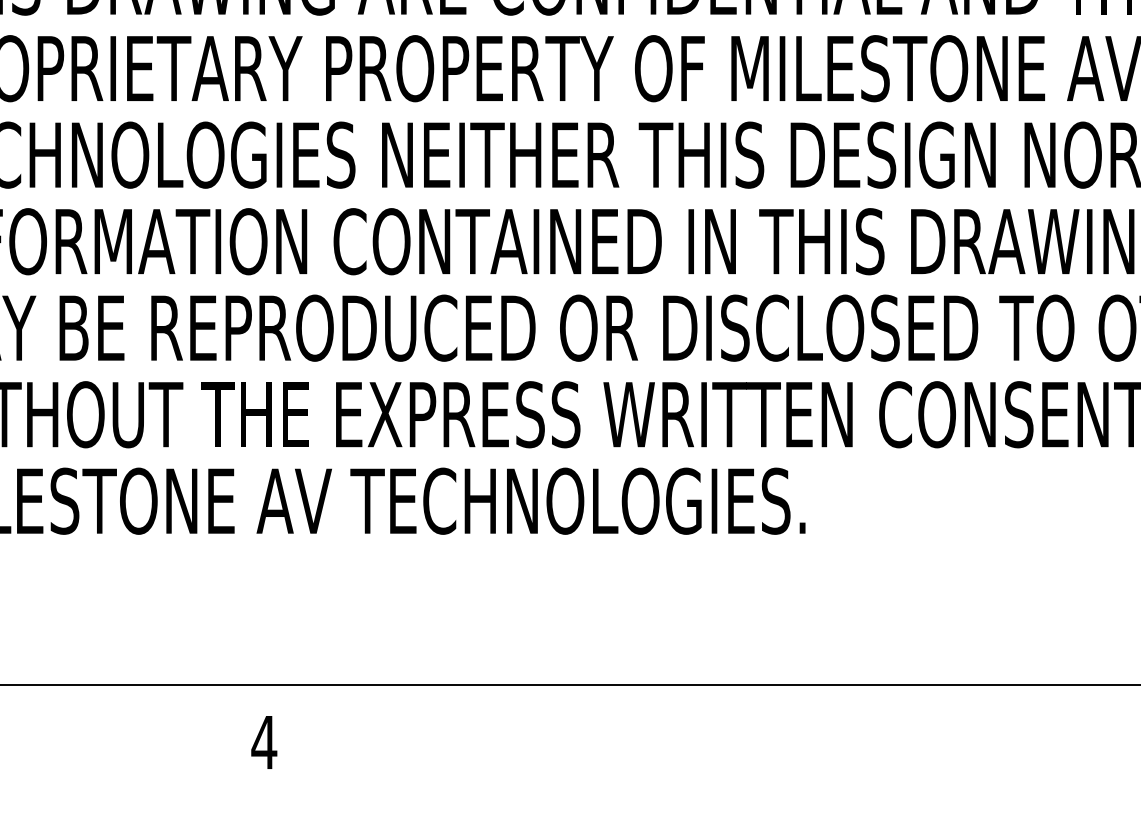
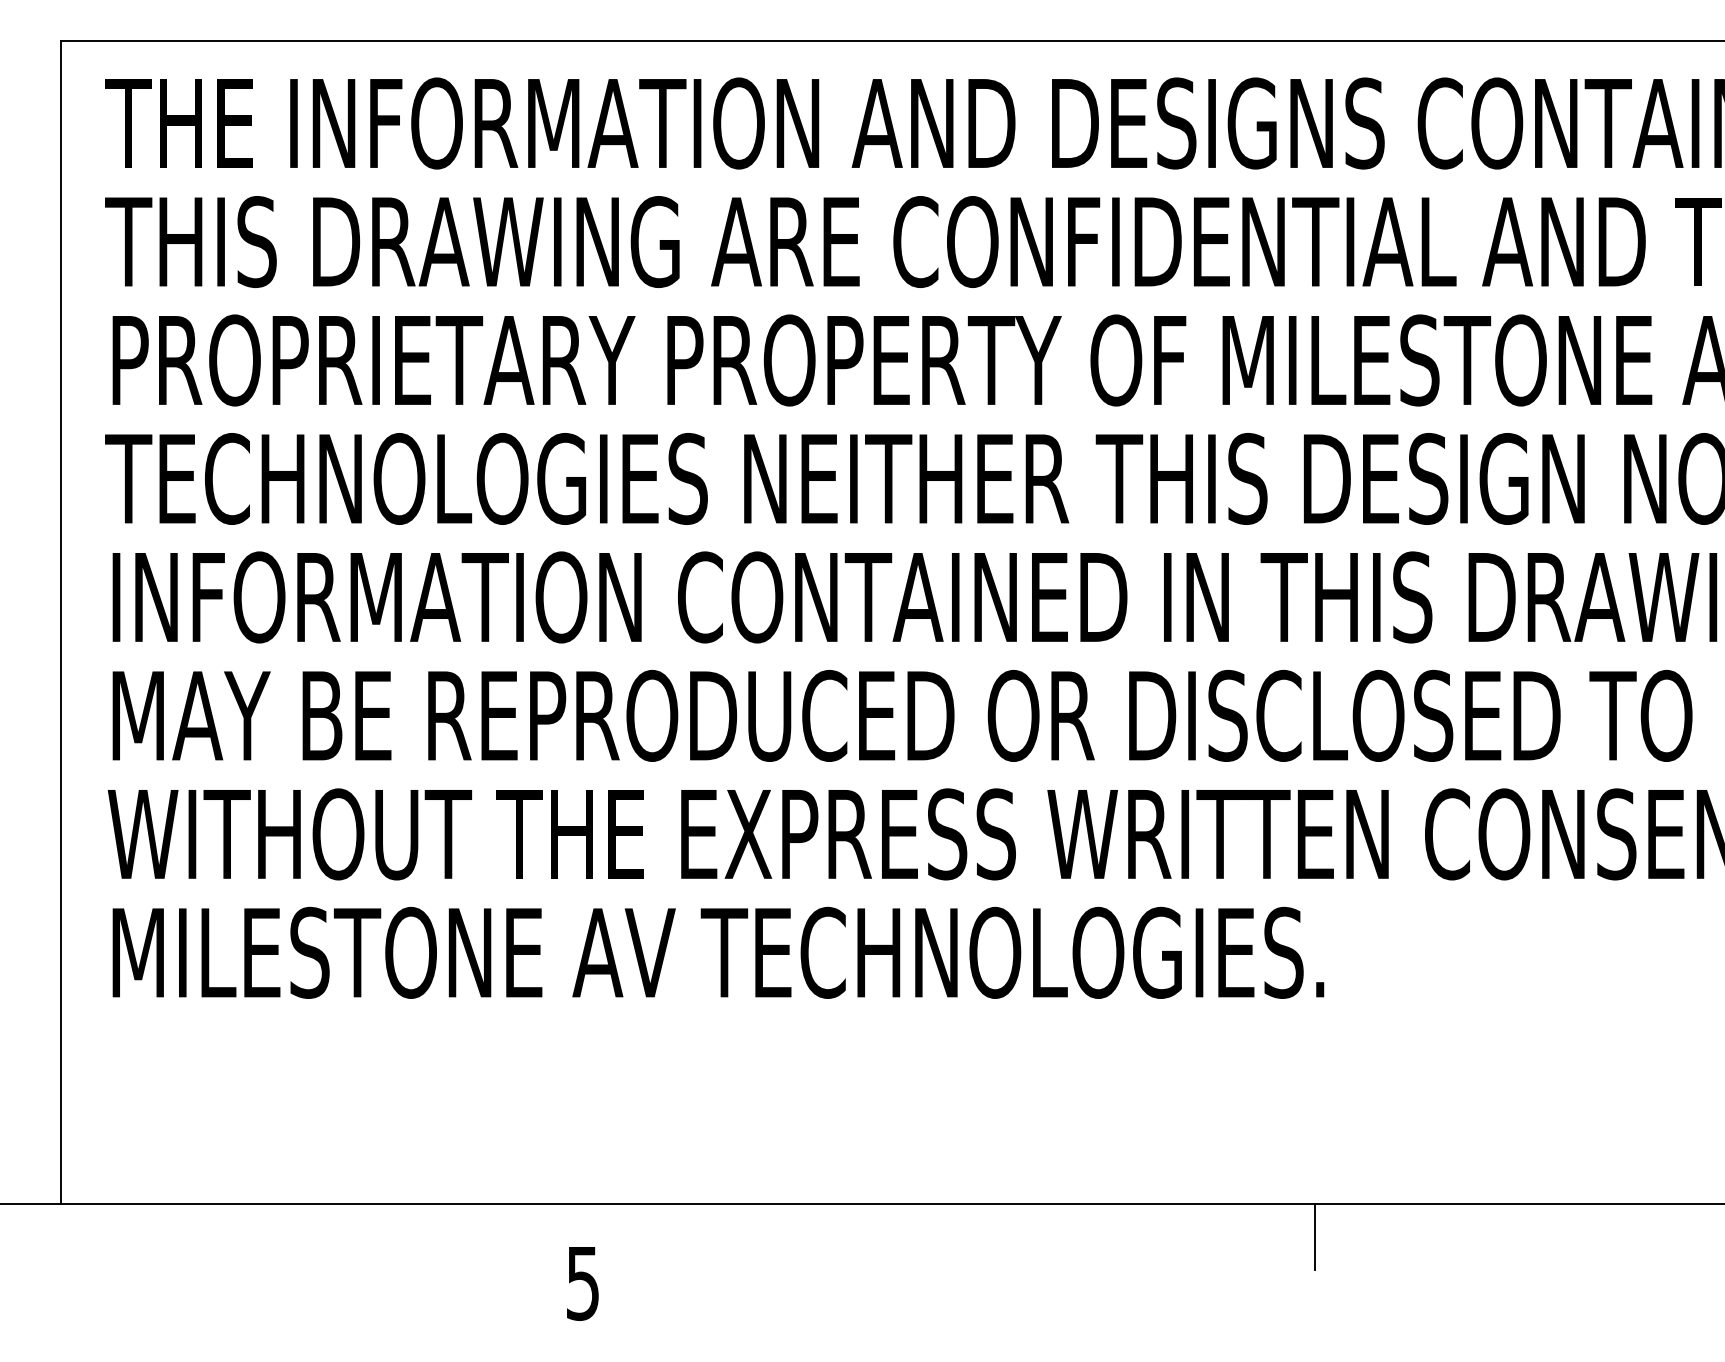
line: (799, 709) -> (1315, 1237), added
text: (263, 742) -> (582, 1283), 4 -> 5

